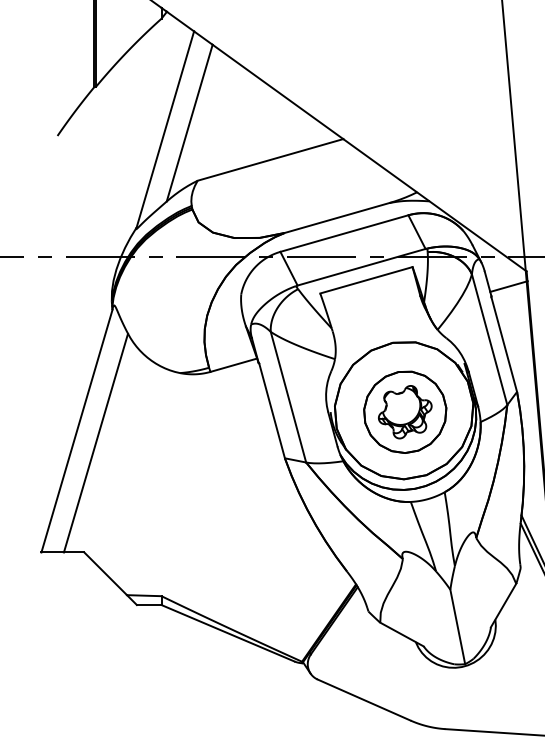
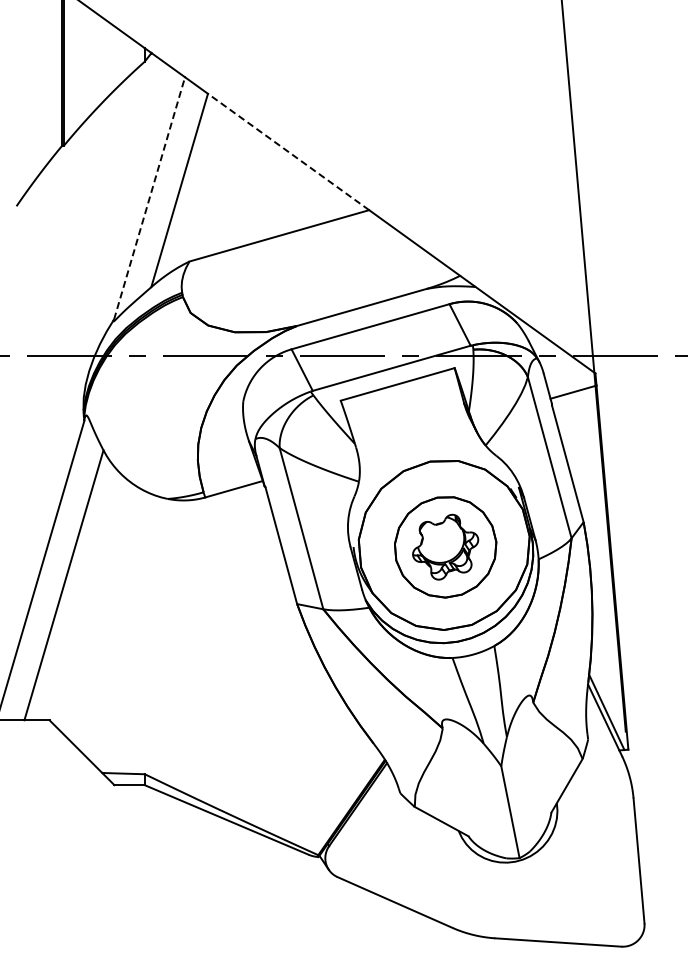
line: (277, 91) -> (288, 151), solid -> dashed
line: (165, 128) -> (149, 197), solid -> dashed

